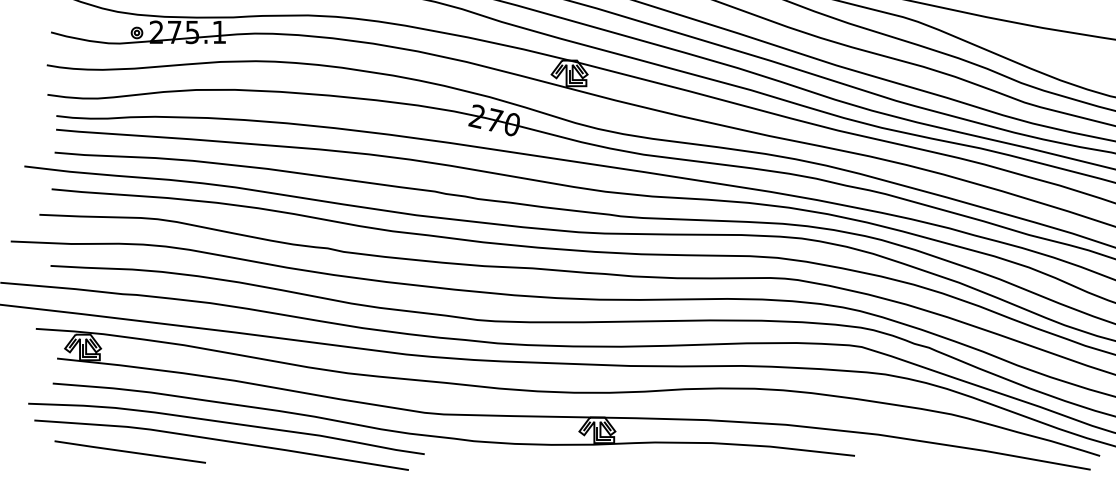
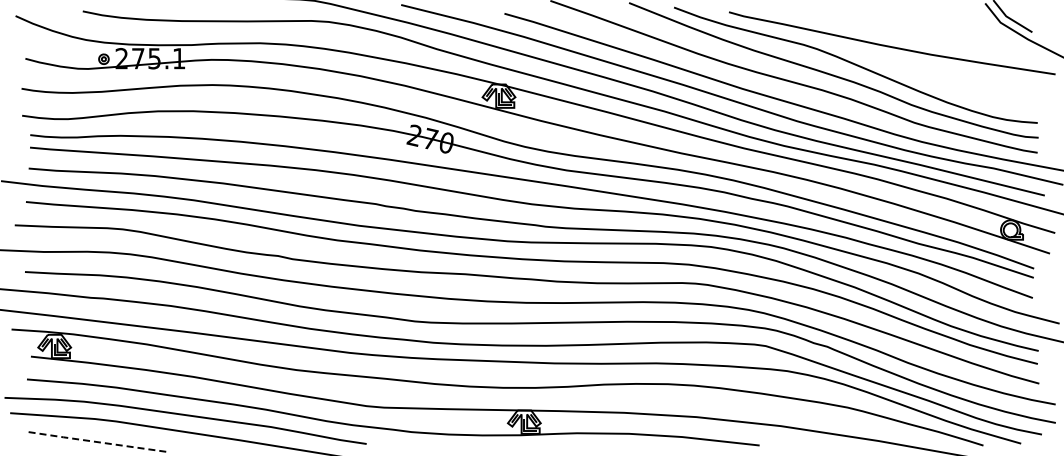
line: (128, 452) -> (96, 442), solid -> dashed

